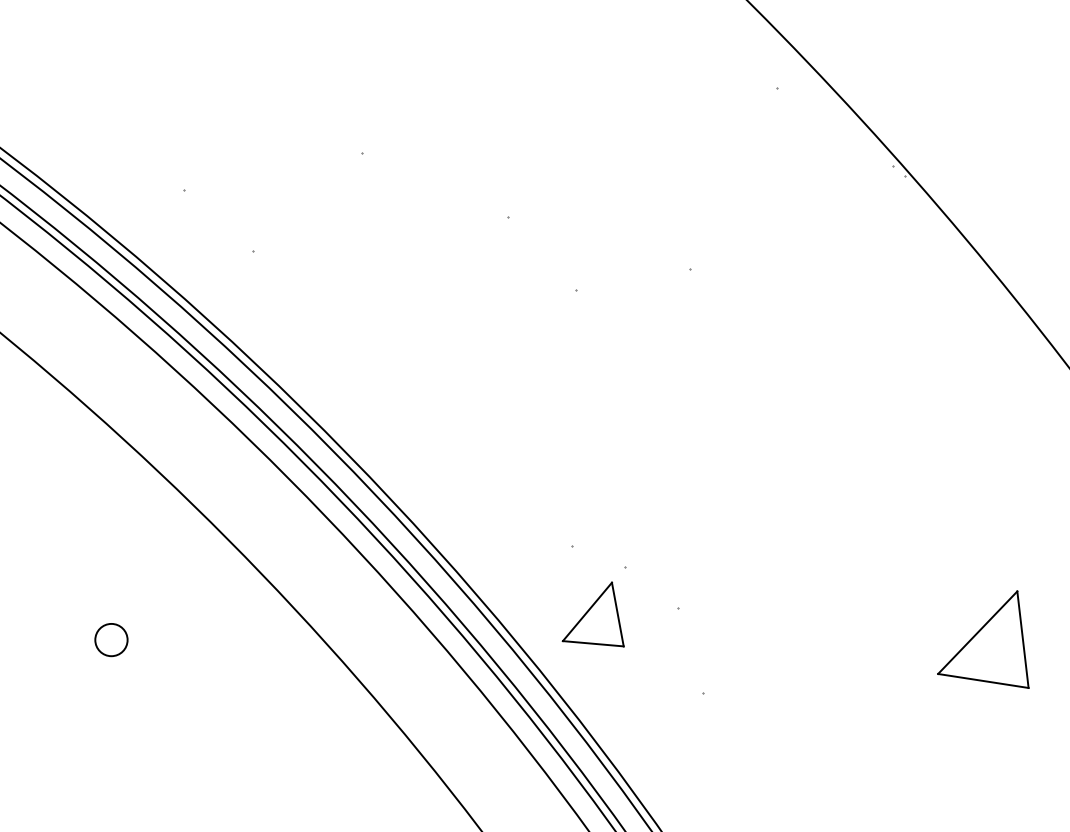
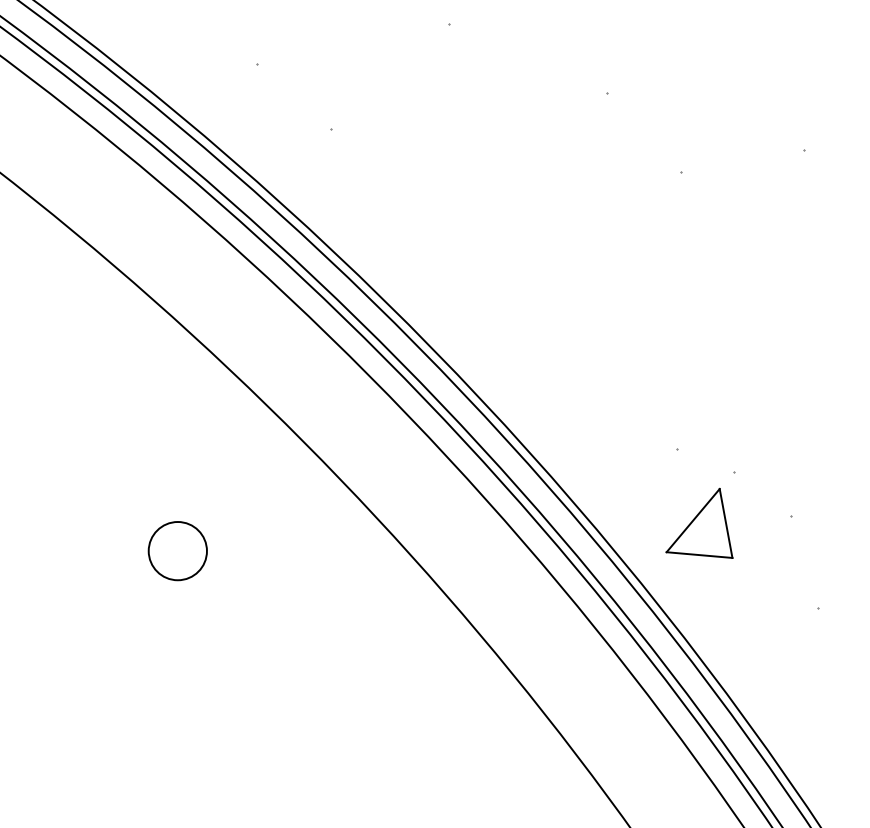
circle: (111, 639) -> (177, 550), size x1.67

